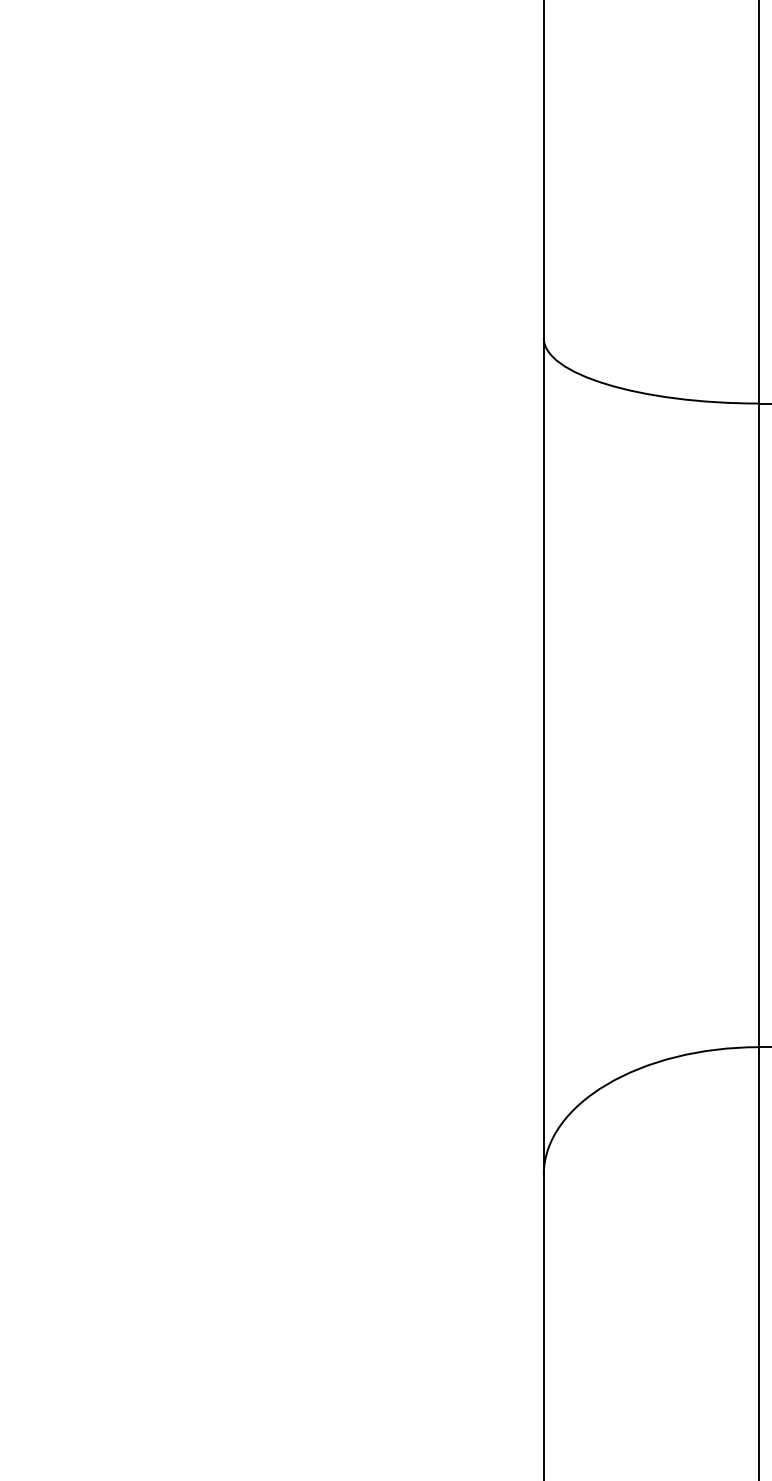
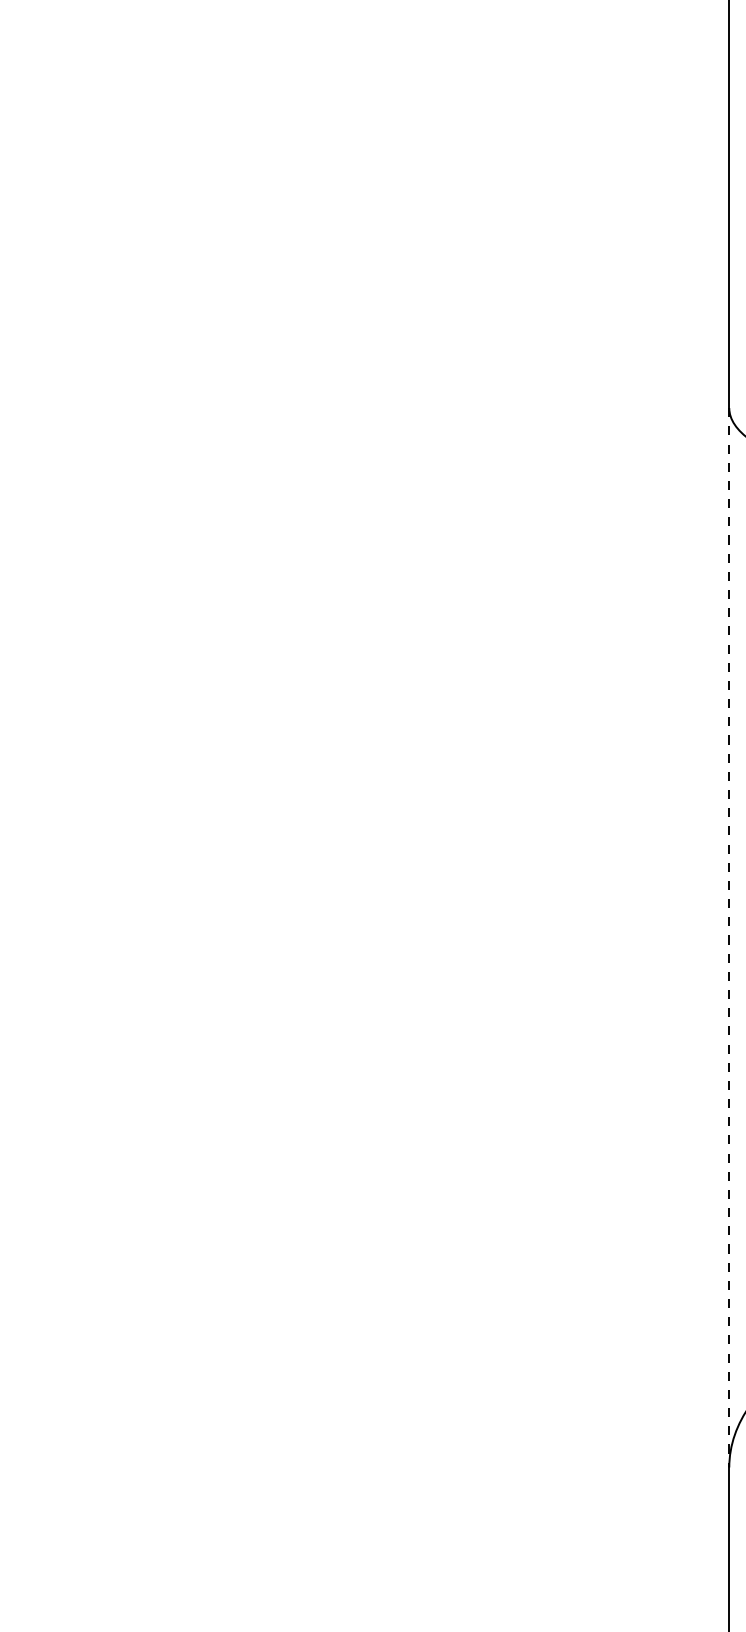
line: (543, 757) -> (728, 939), solid -> dashed

